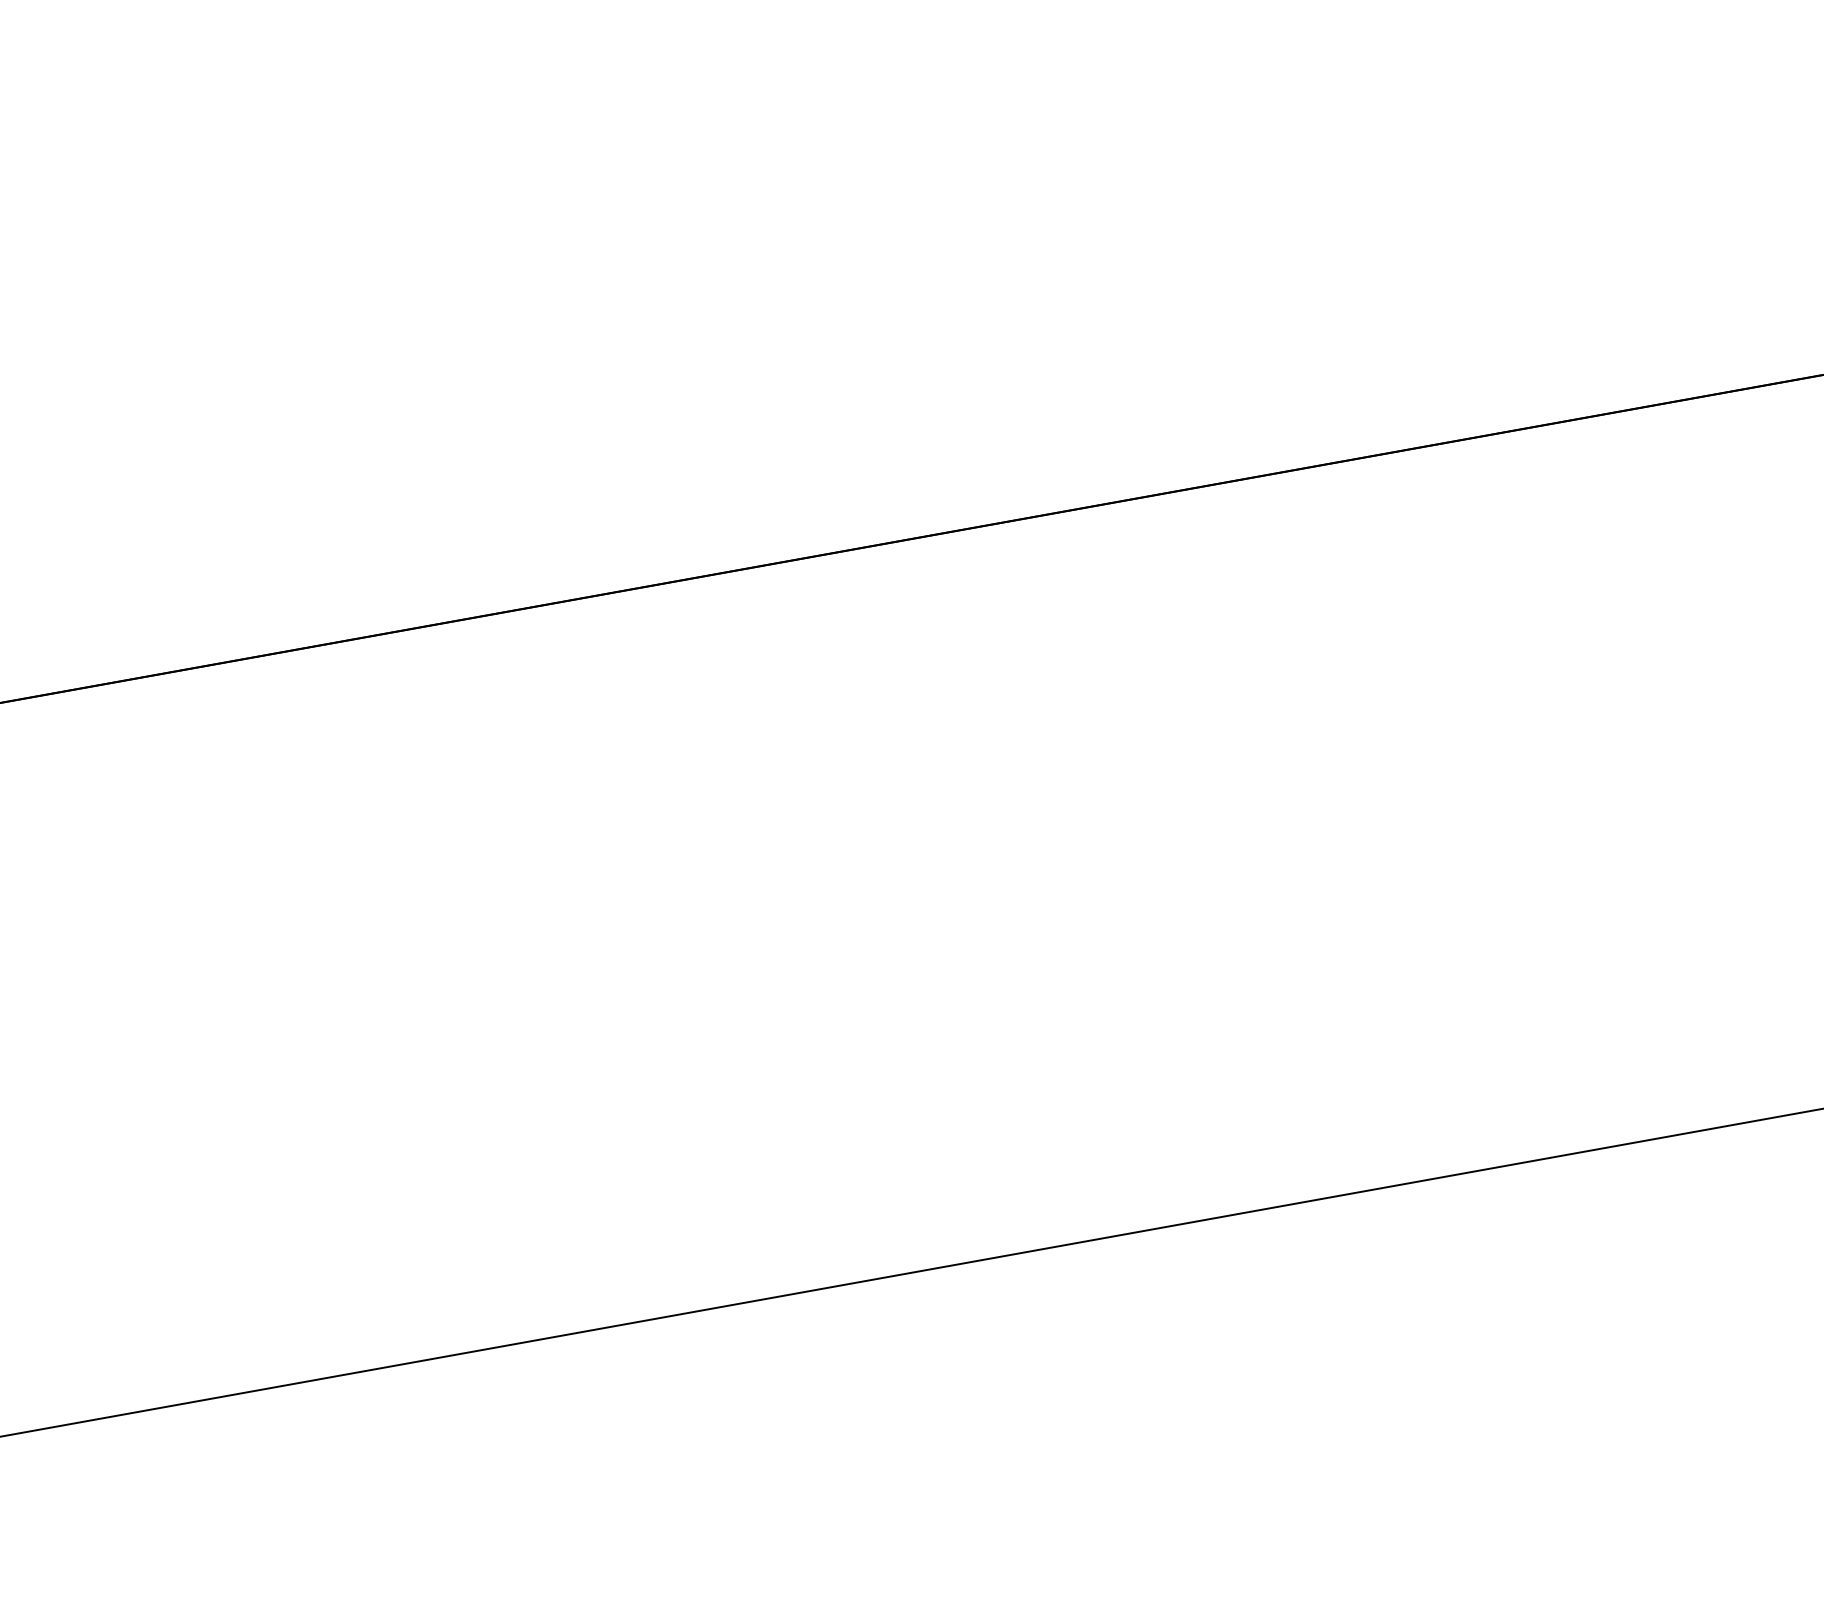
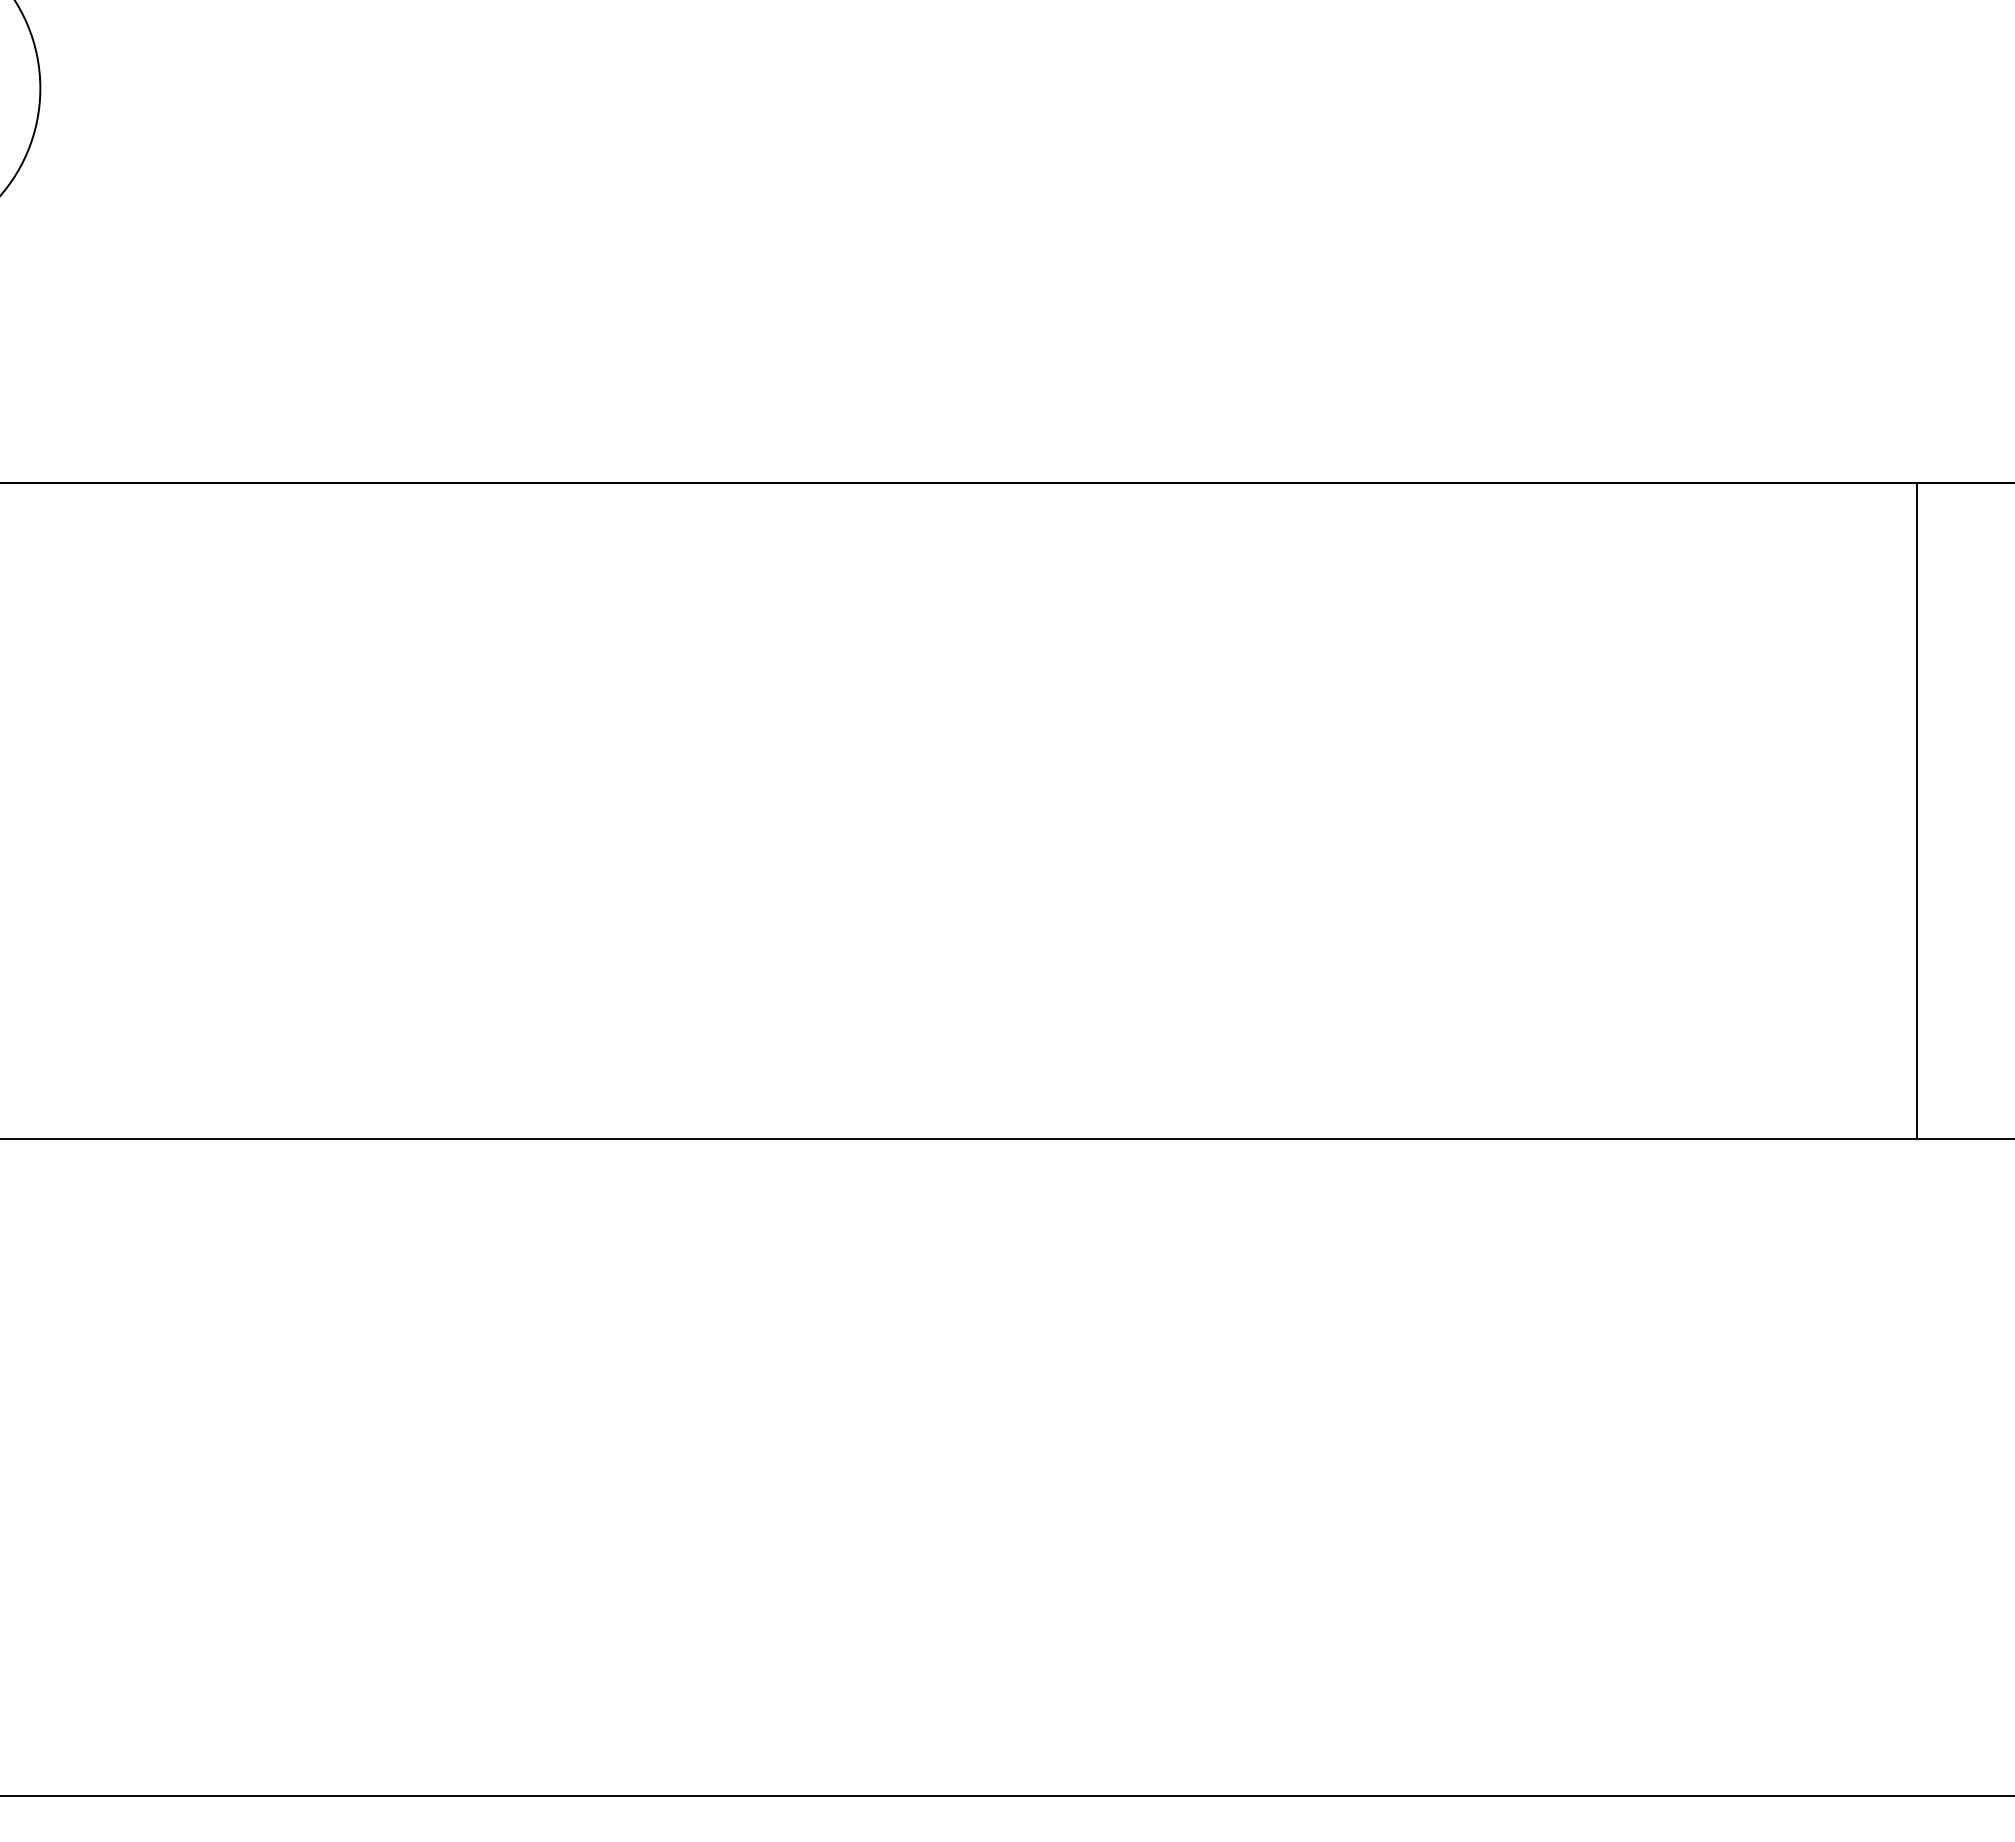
line: (1580, 785) -> (1917, 810), added

